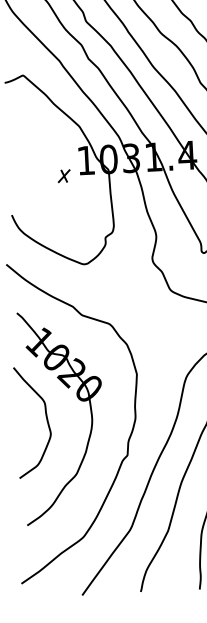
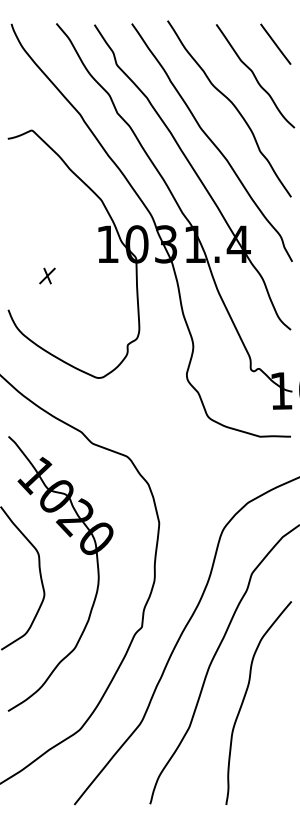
part: (64, 175) -> (47, 275), moved

